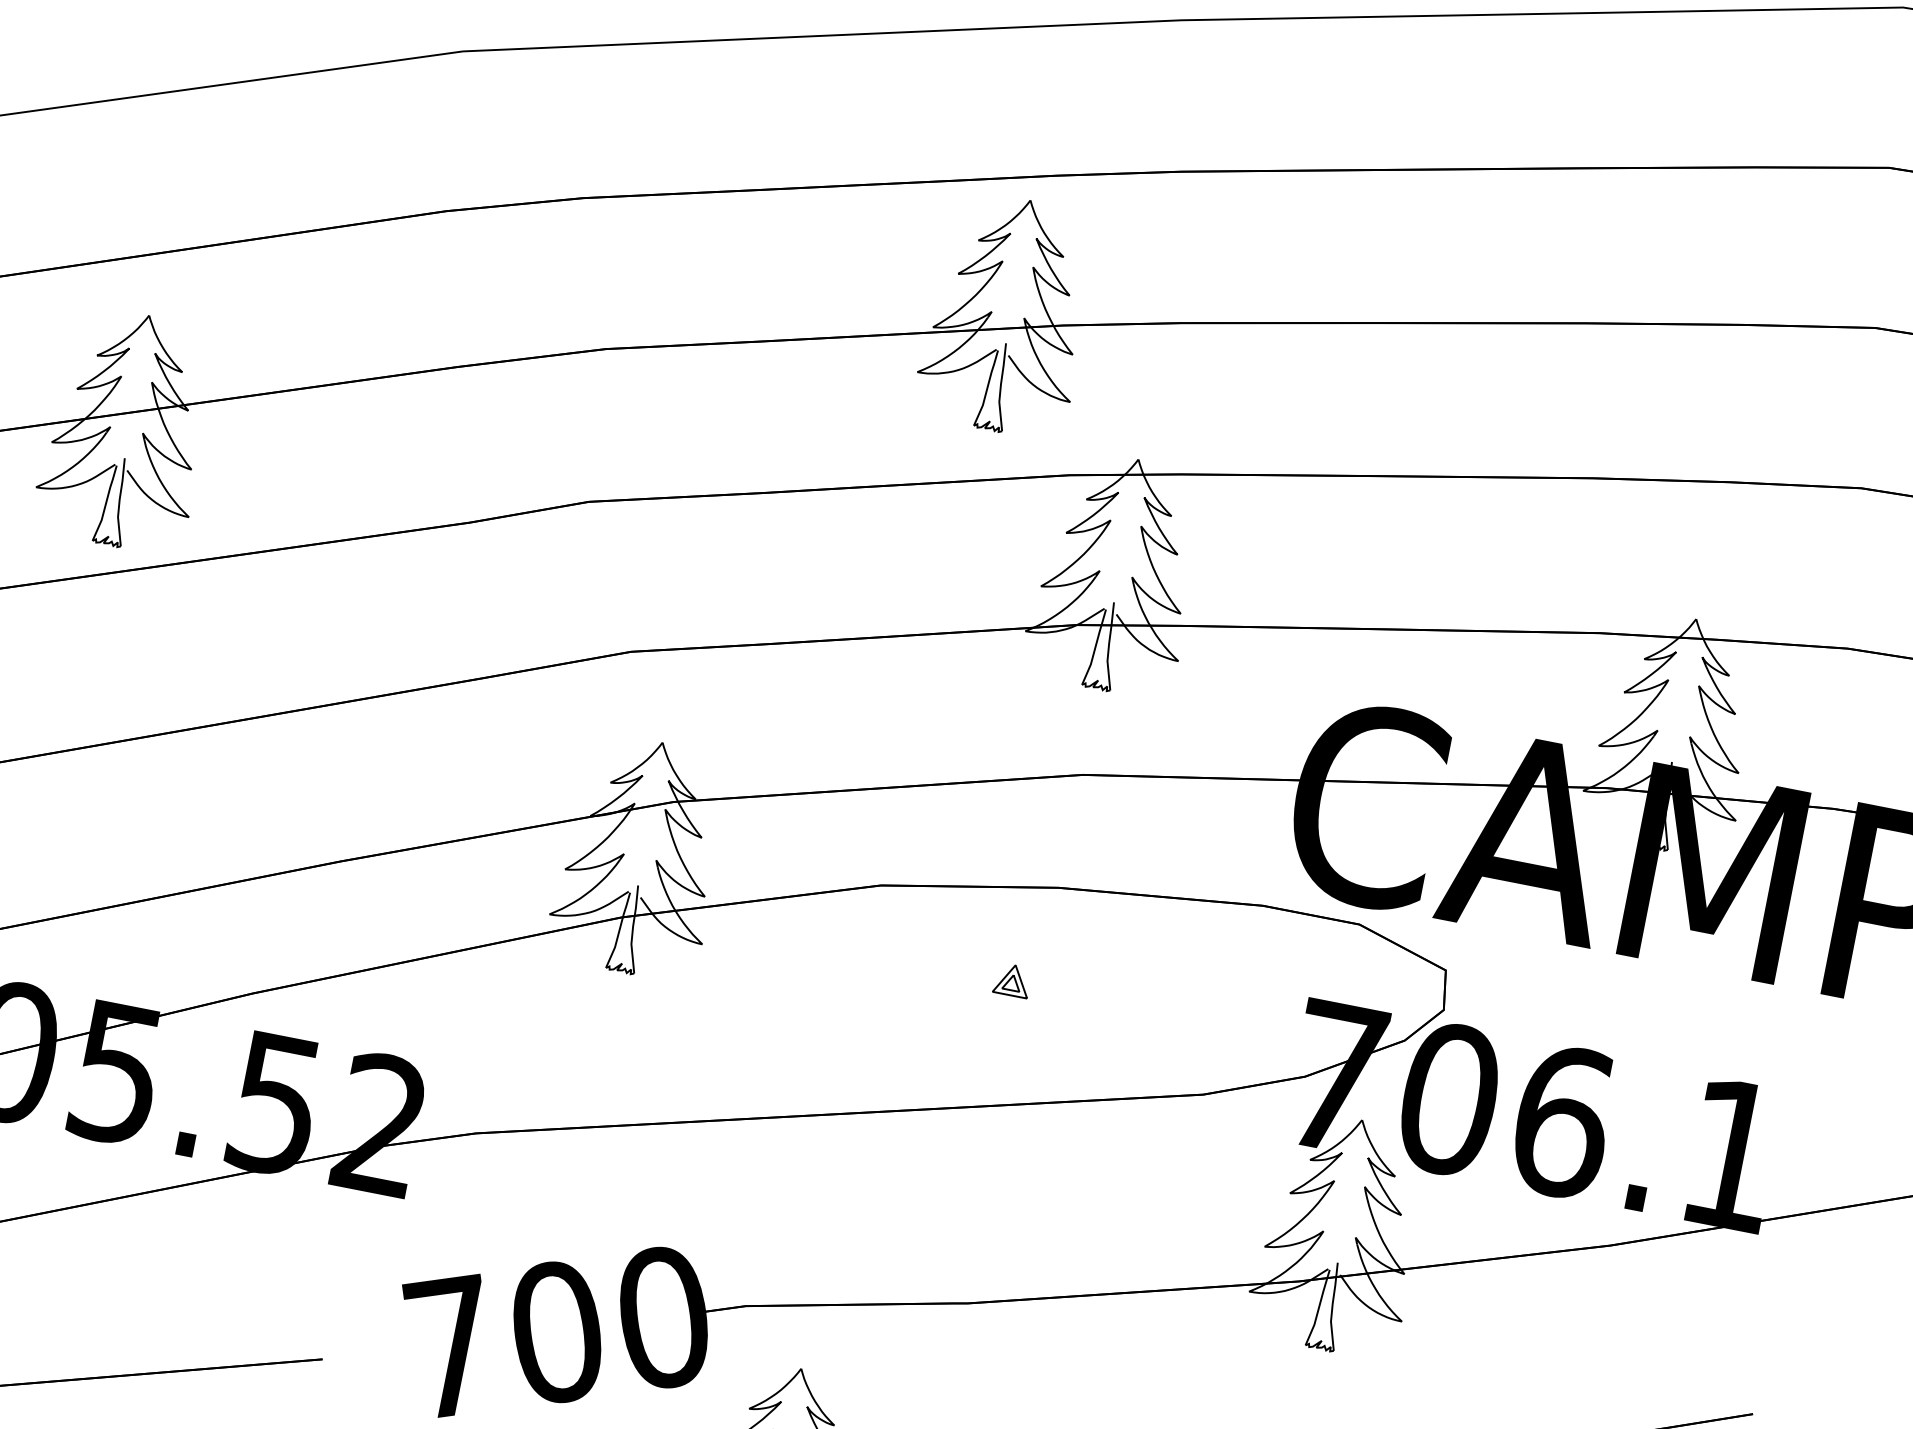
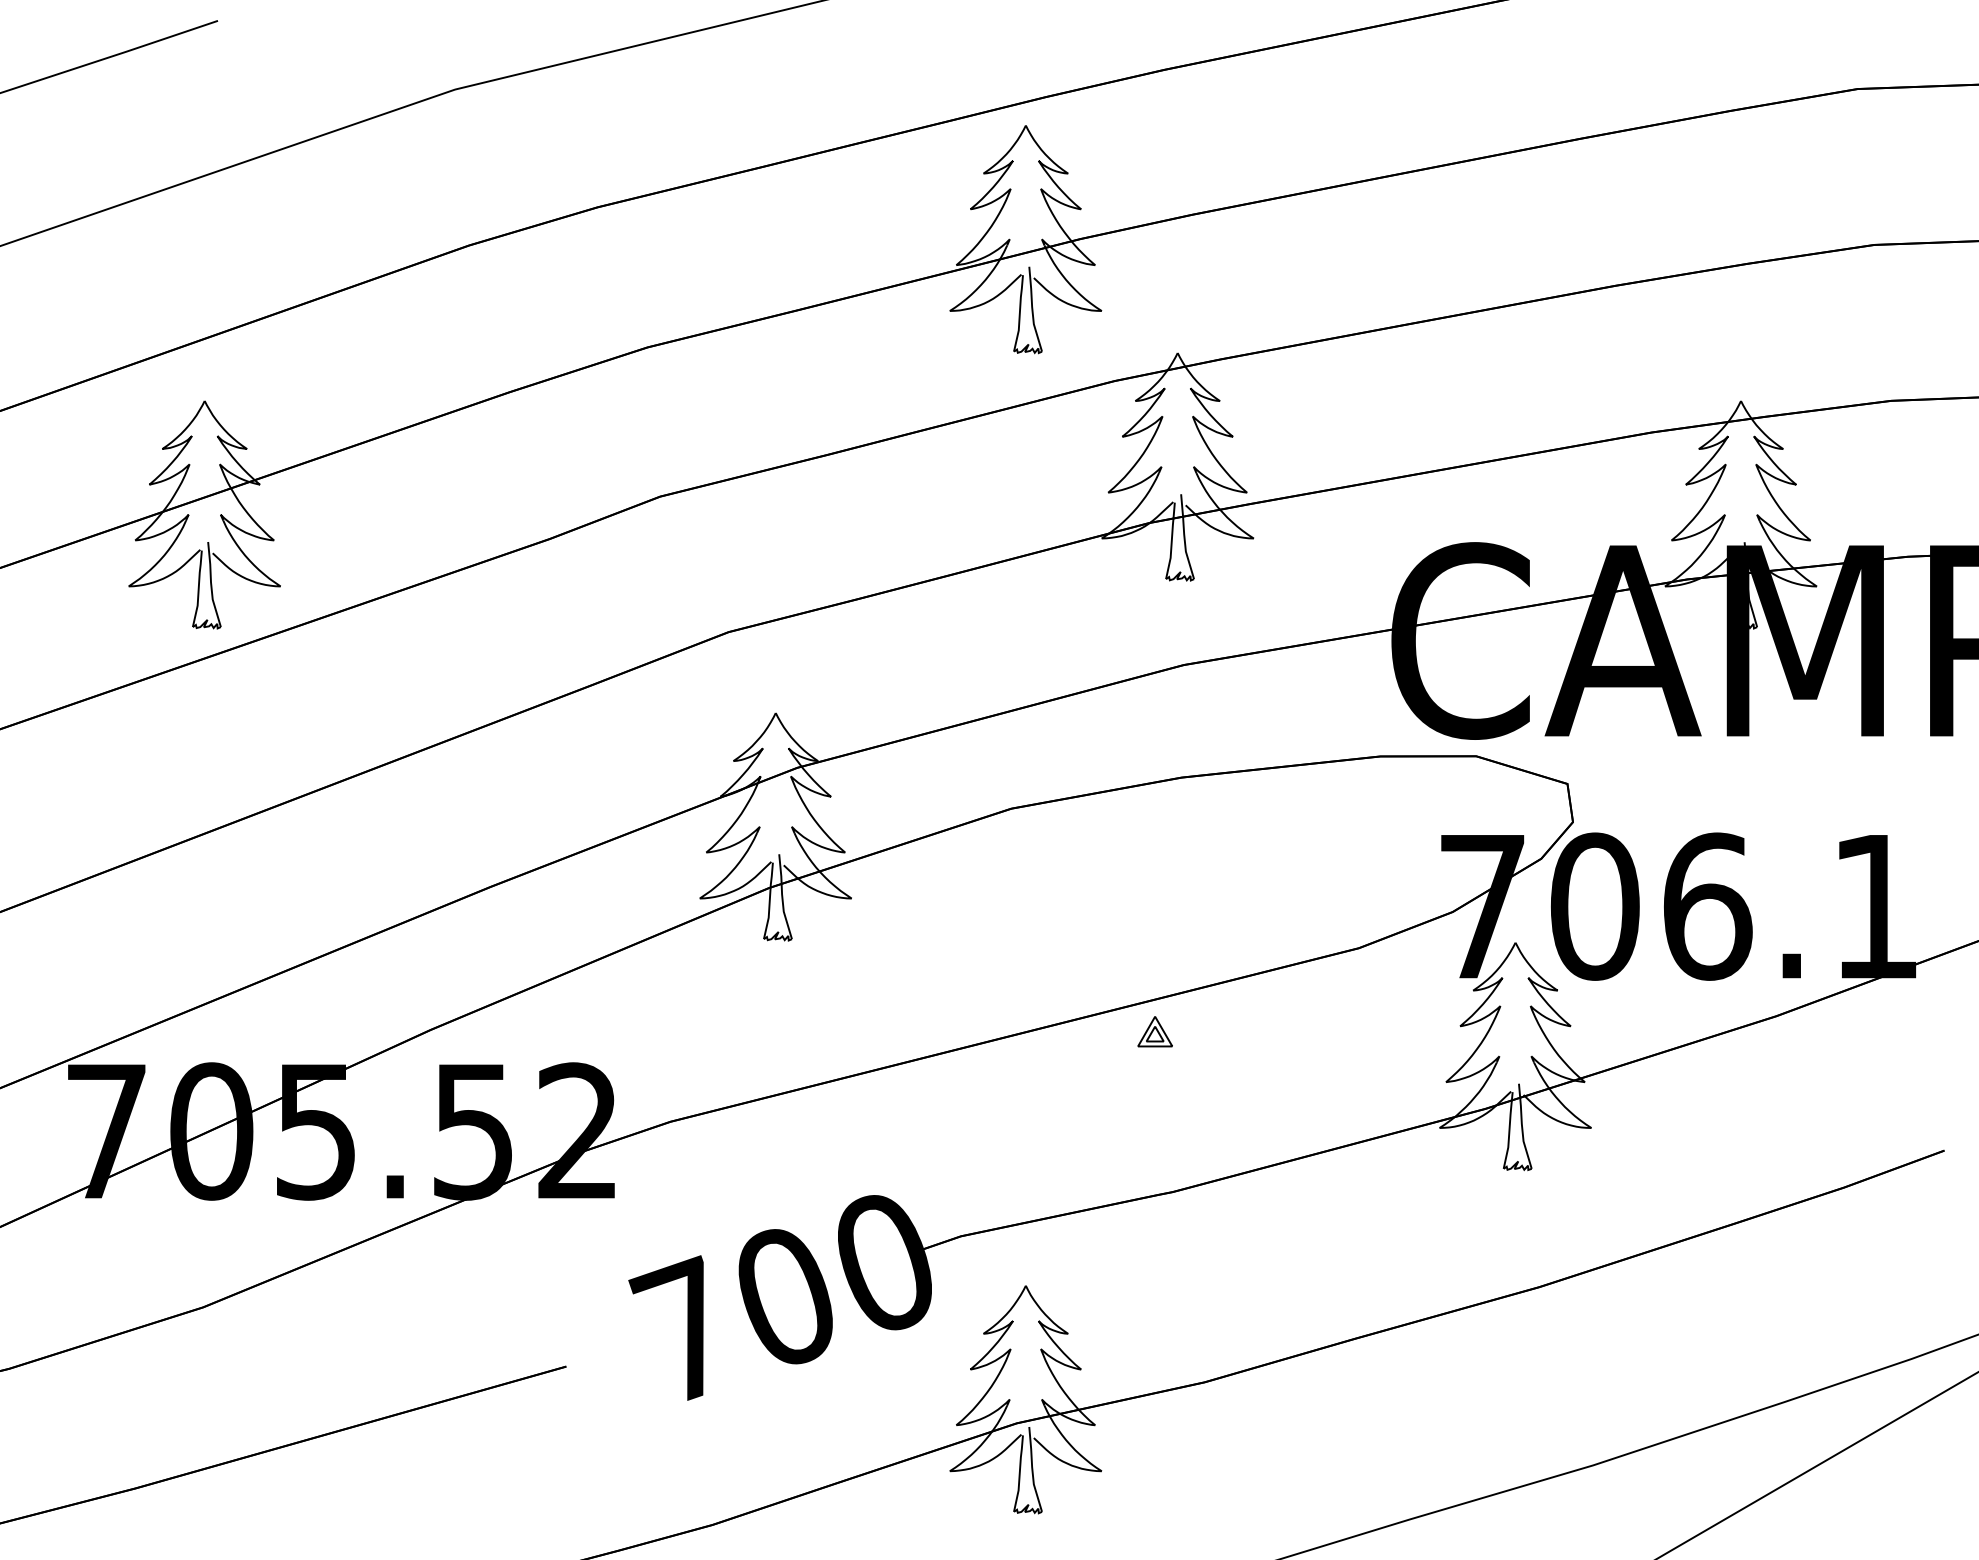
part: (1012, 980) -> (1154, 1031), moved

